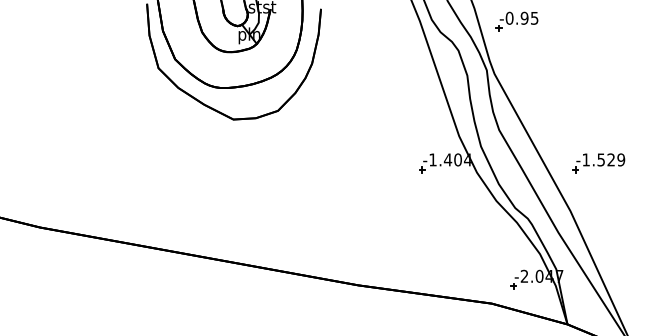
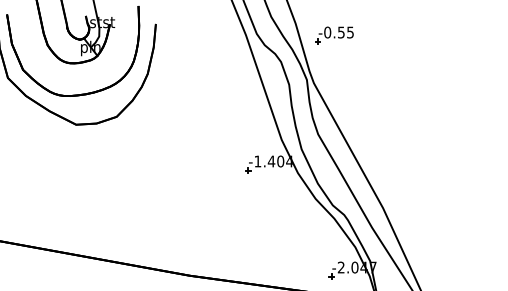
text: (524, 17) -> (341, 31), -0.95 -> -0.55
part: (598, 163) -> (408, 164), removed

